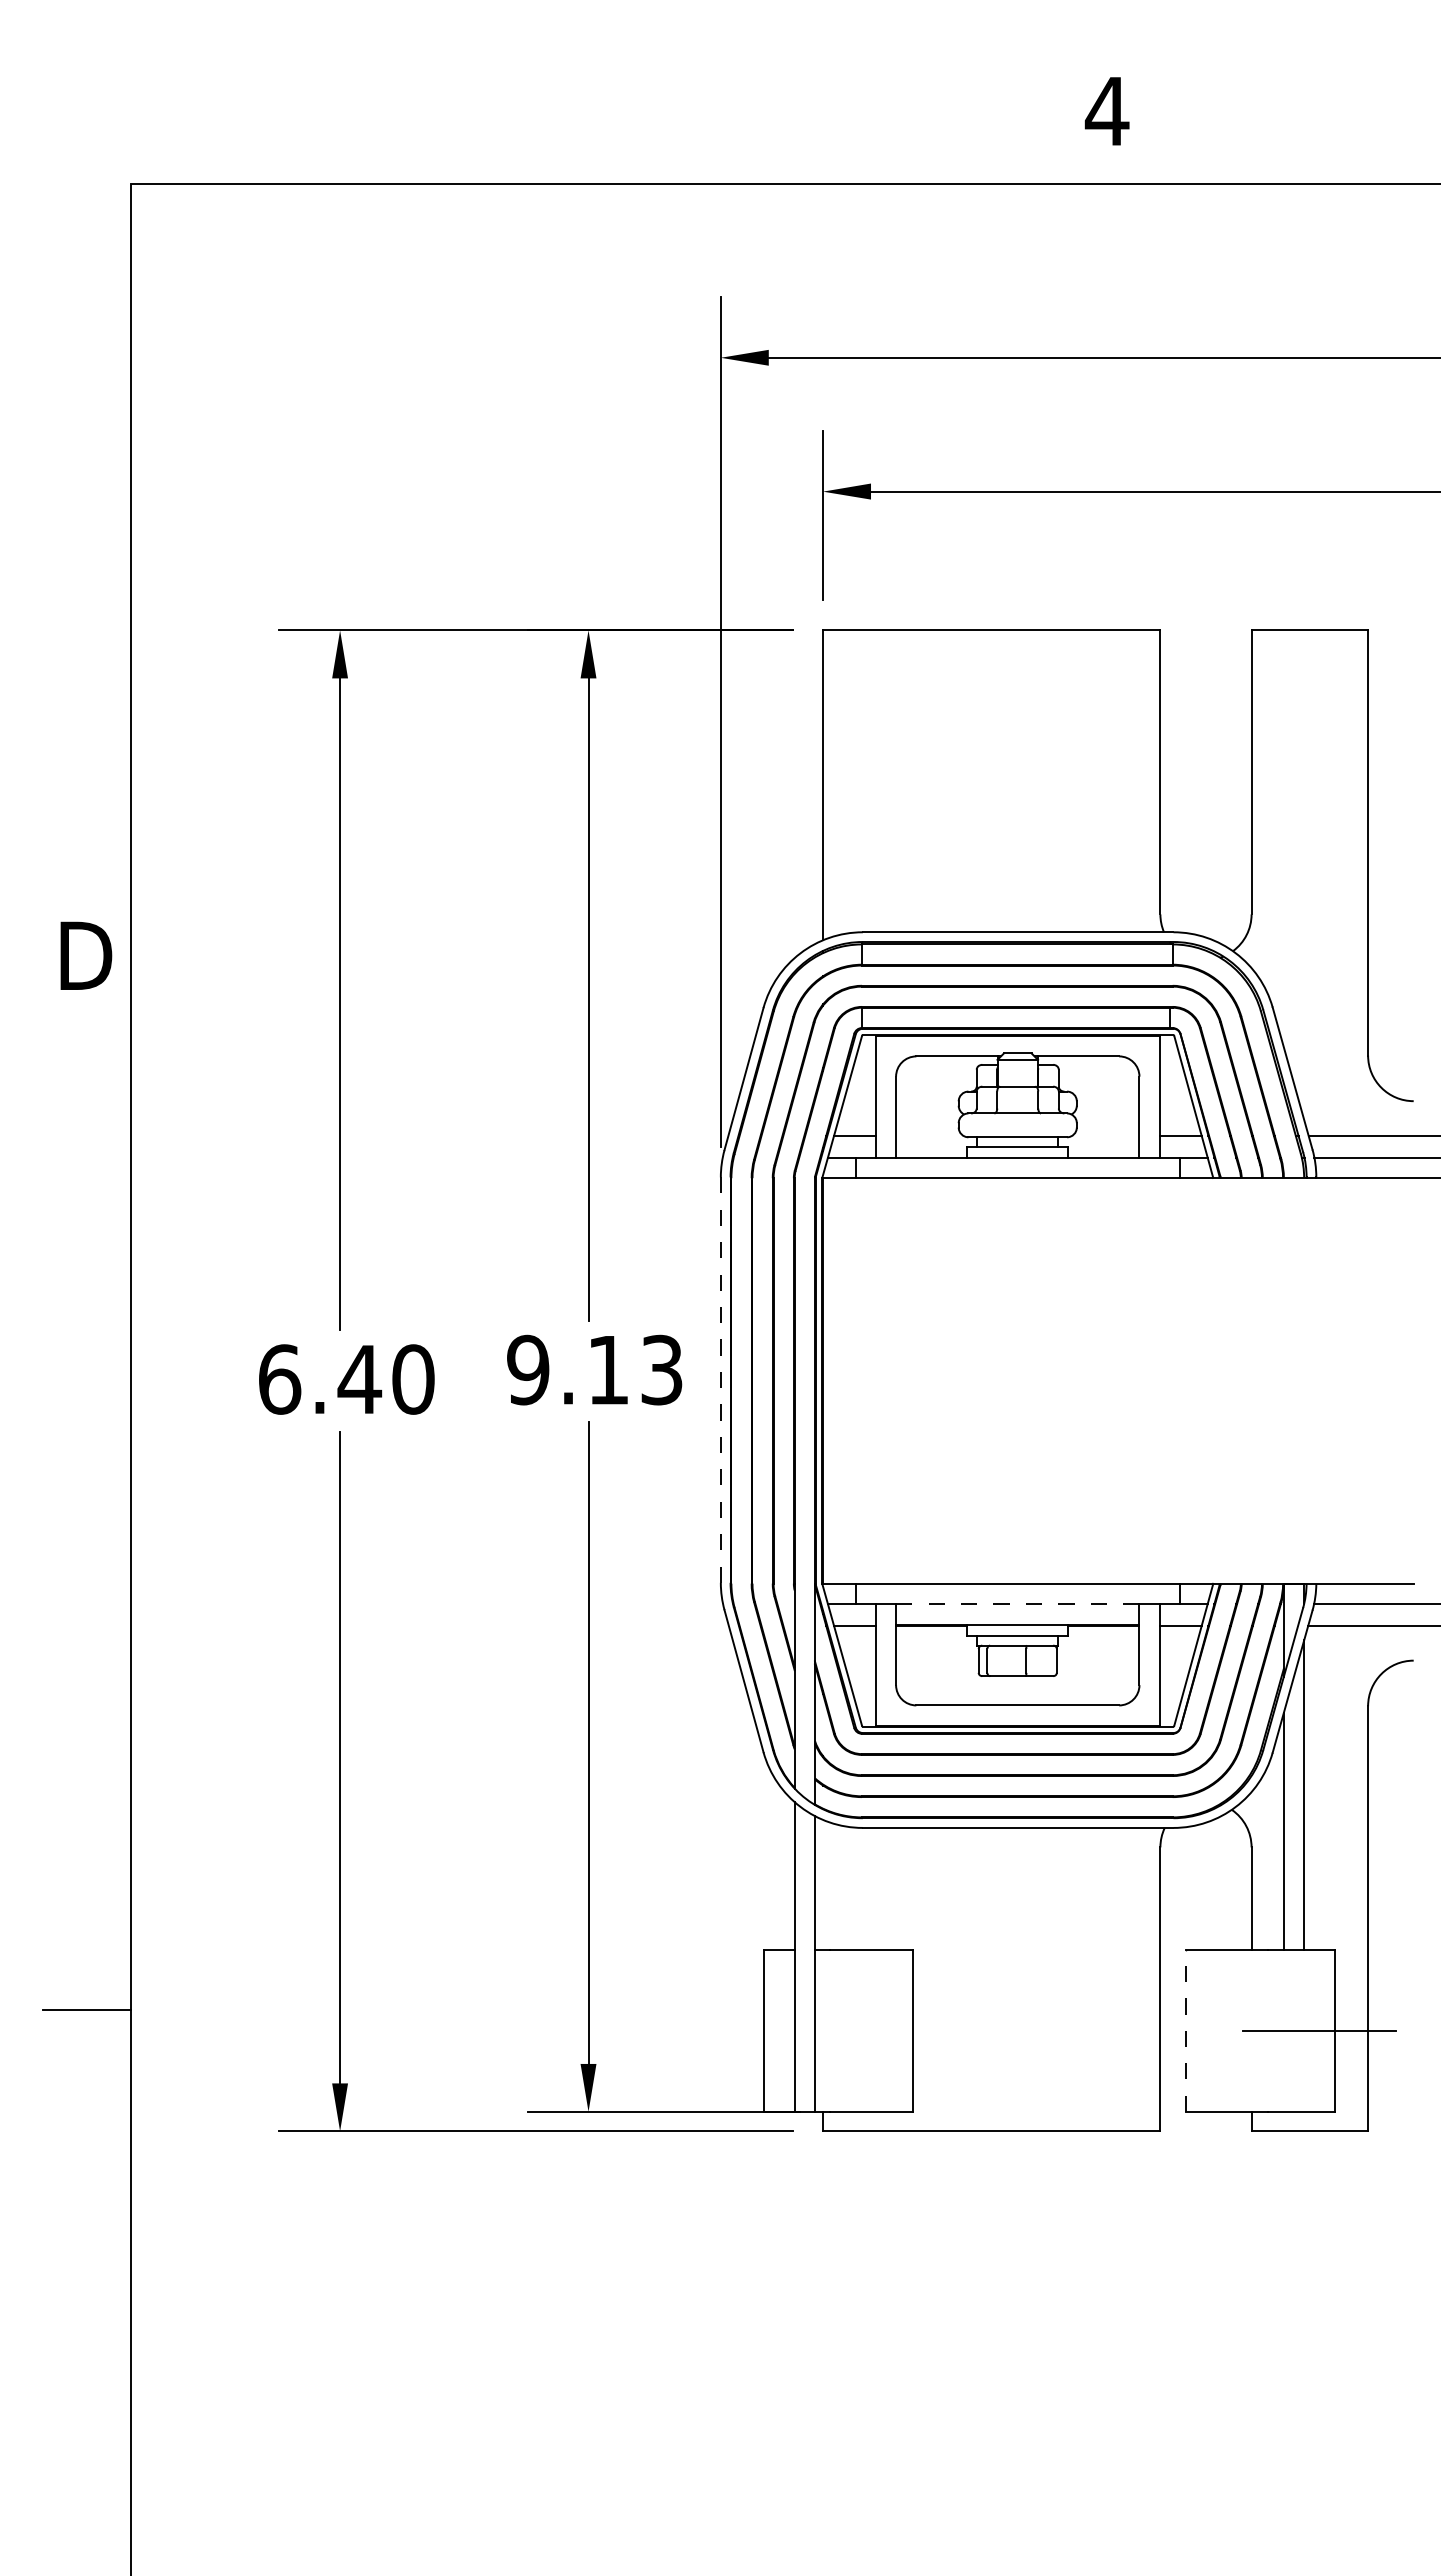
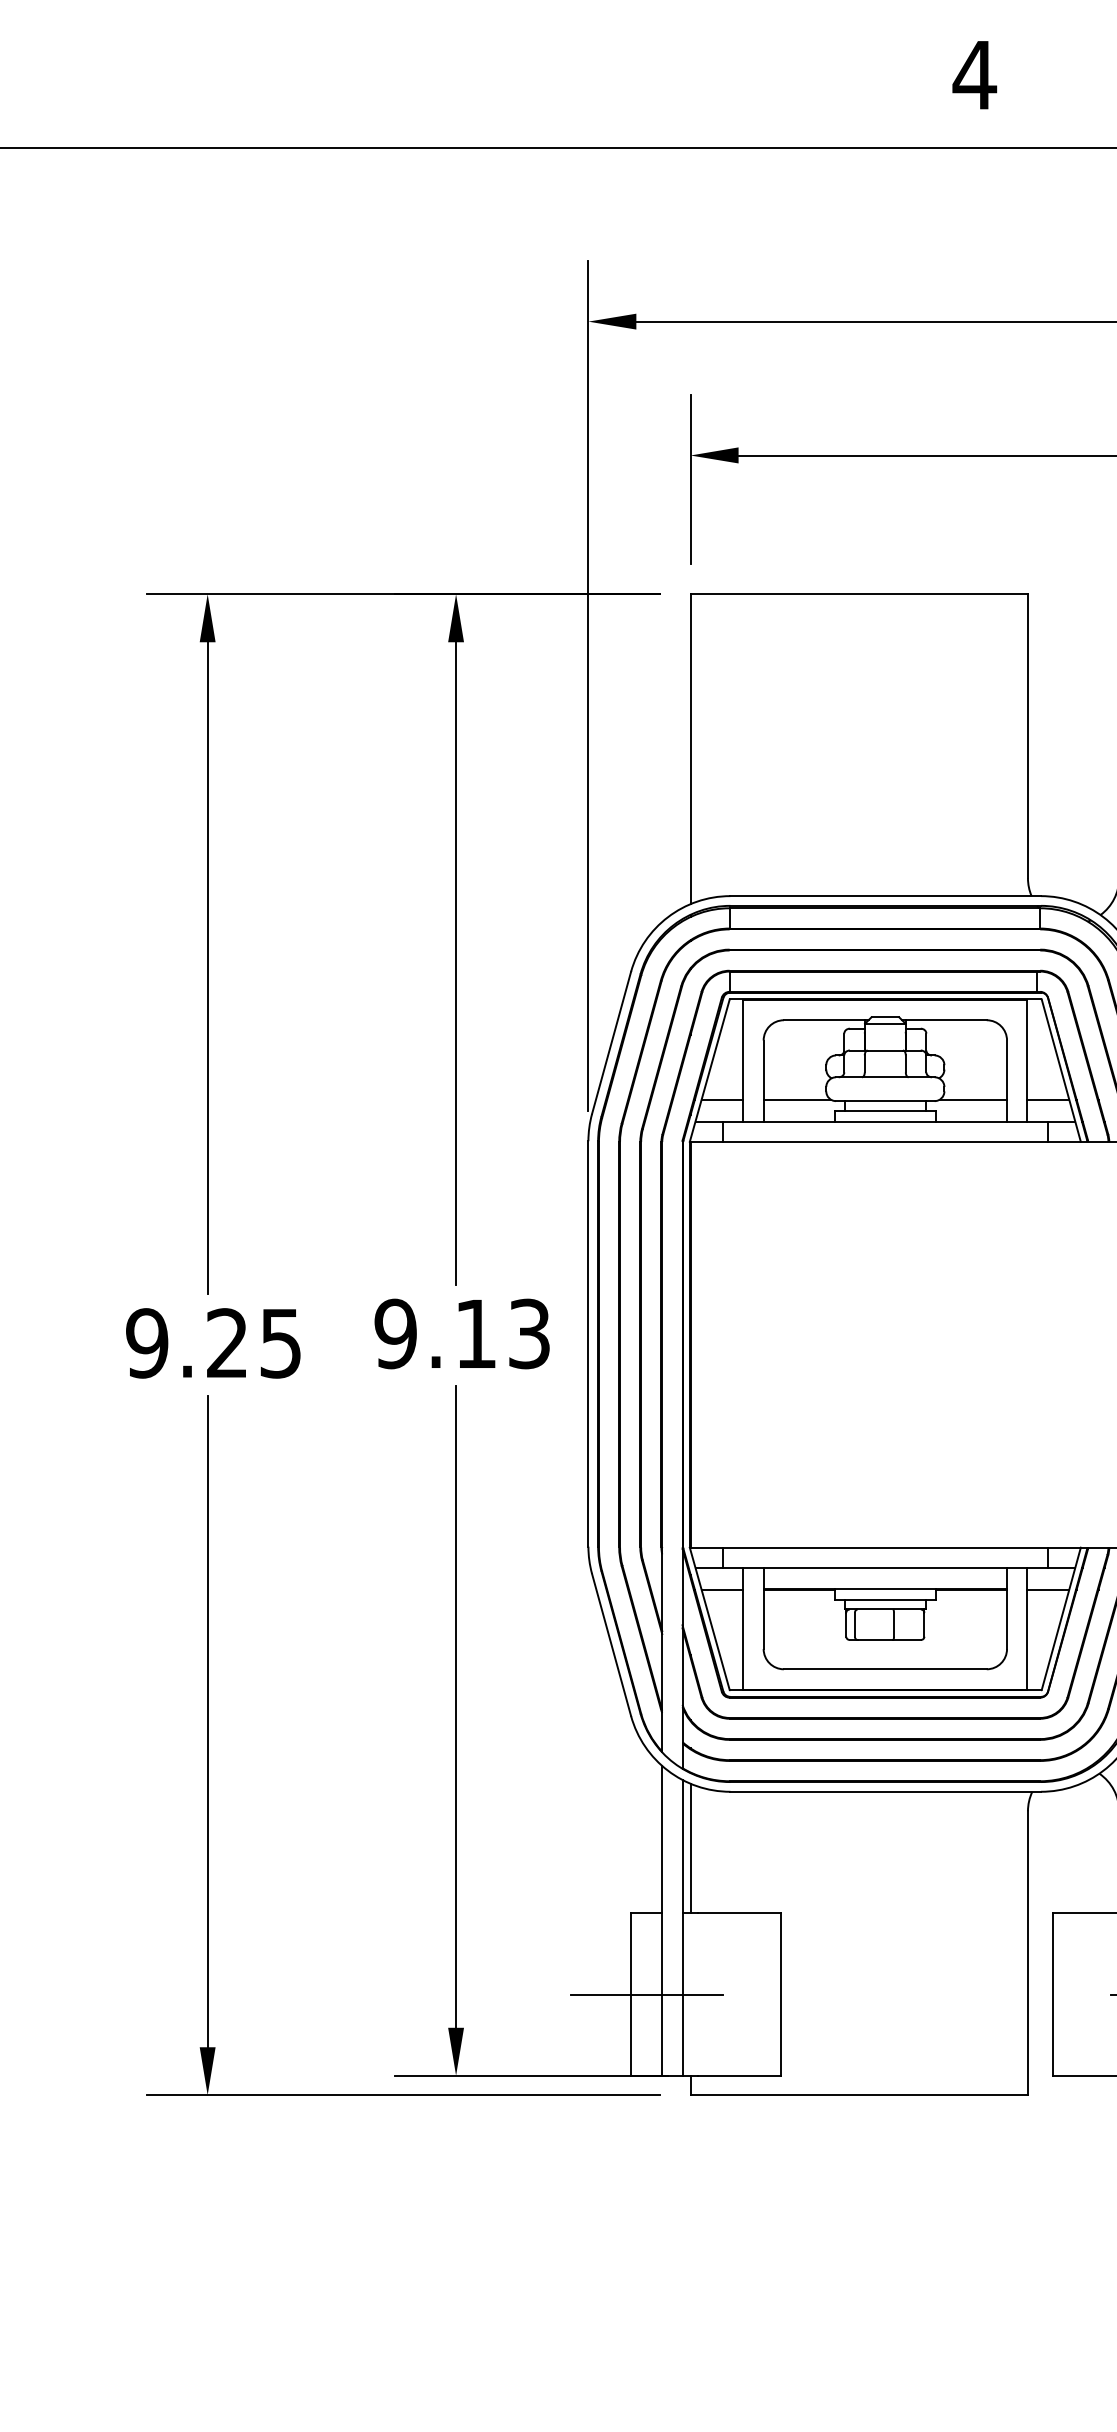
line: (929, 1135) -> (797, 1099), added
line: (1105, 1135) -> (973, 1099), added
text: (346, 1379) -> (214, 1343), 6.40 -> 9.25
line: (720, 1380) -> (588, 1344), dashed -> solid
line: (1017, 1604) -> (885, 1568), dashed -> solid
line: (823, 1884) -> (691, 1848), added
line: (778, 2030) -> (646, 1994), added
line: (1185, 2030) -> (1053, 1994), dashed -> solid

